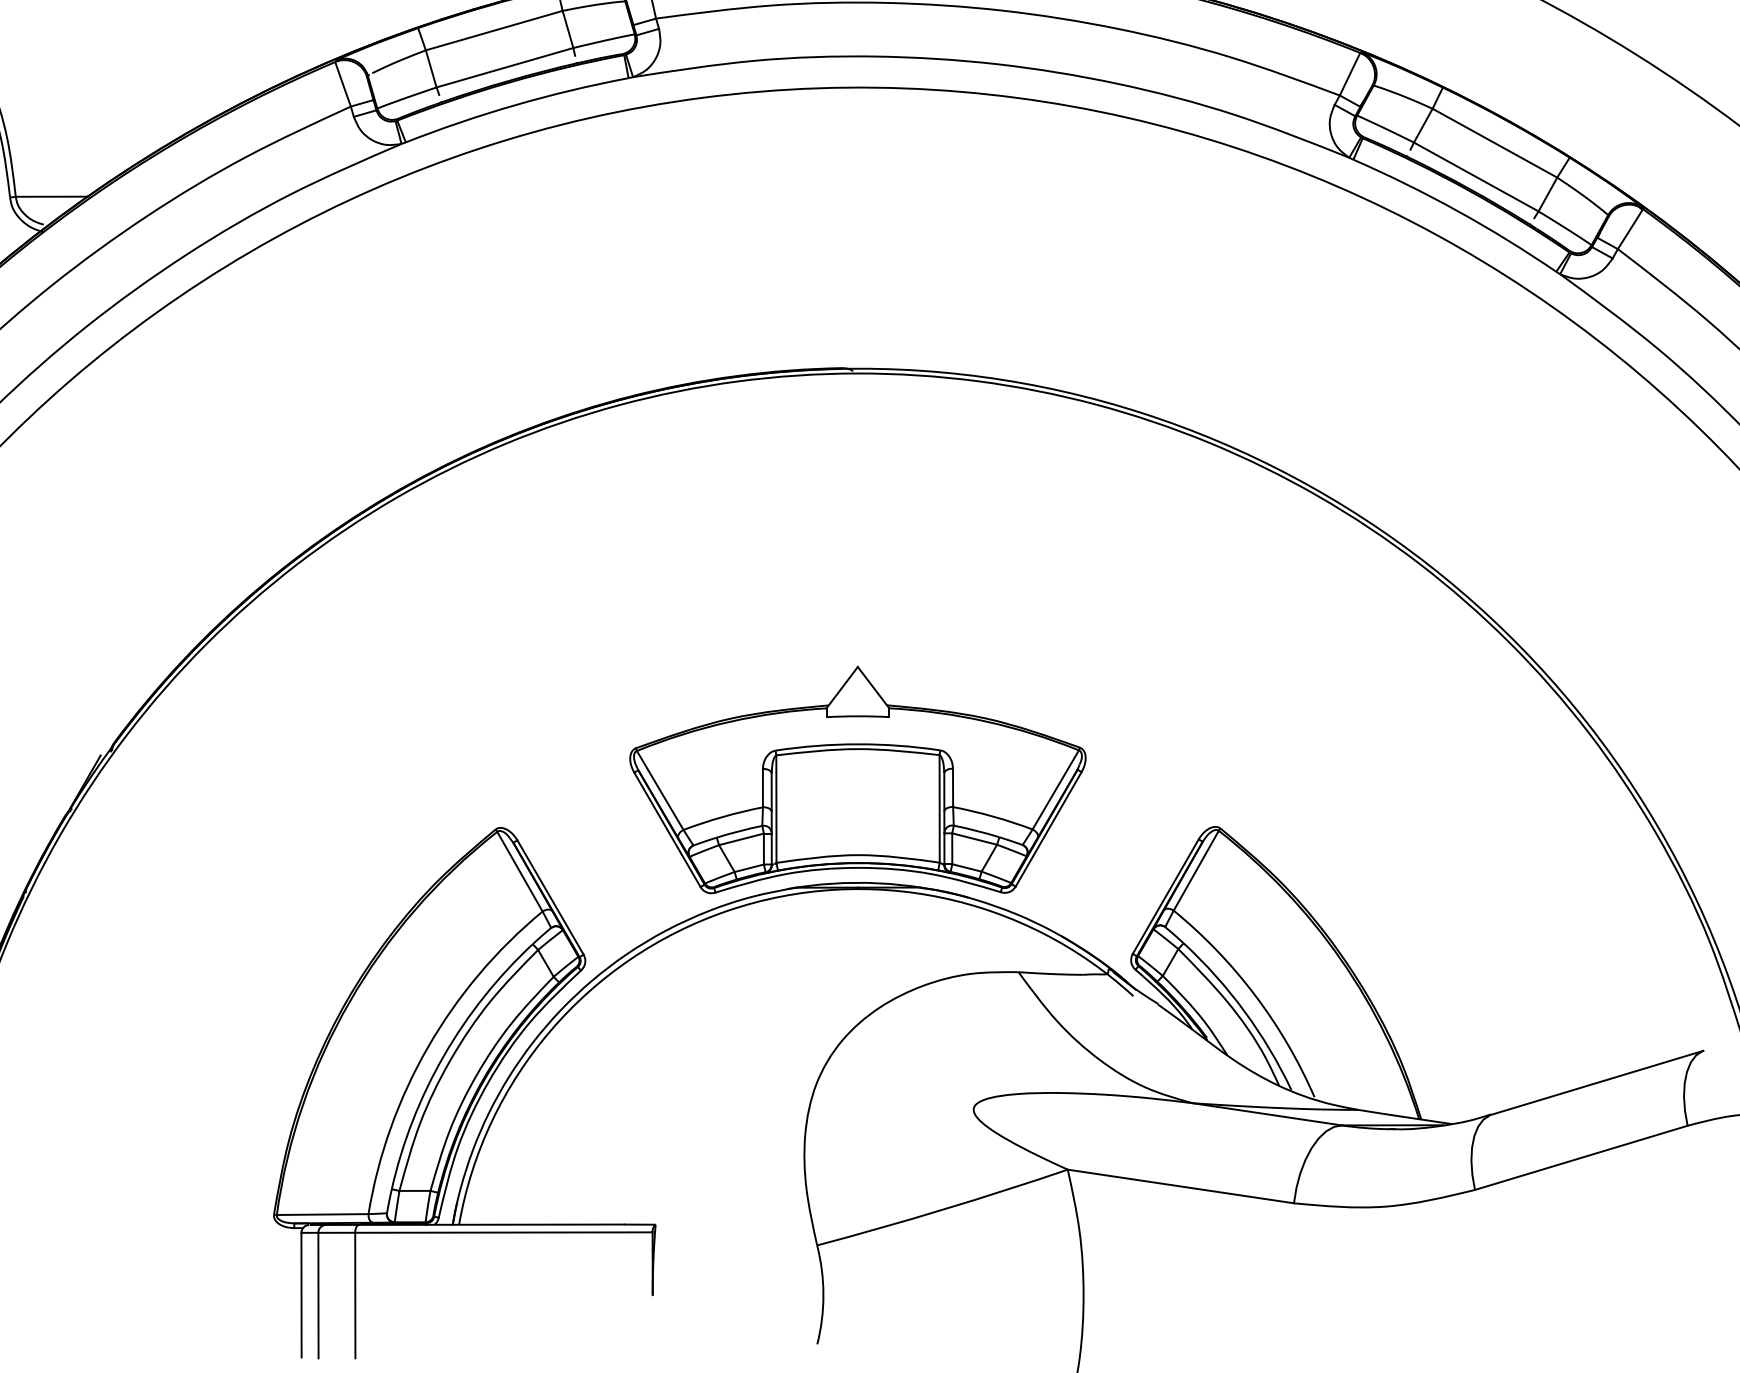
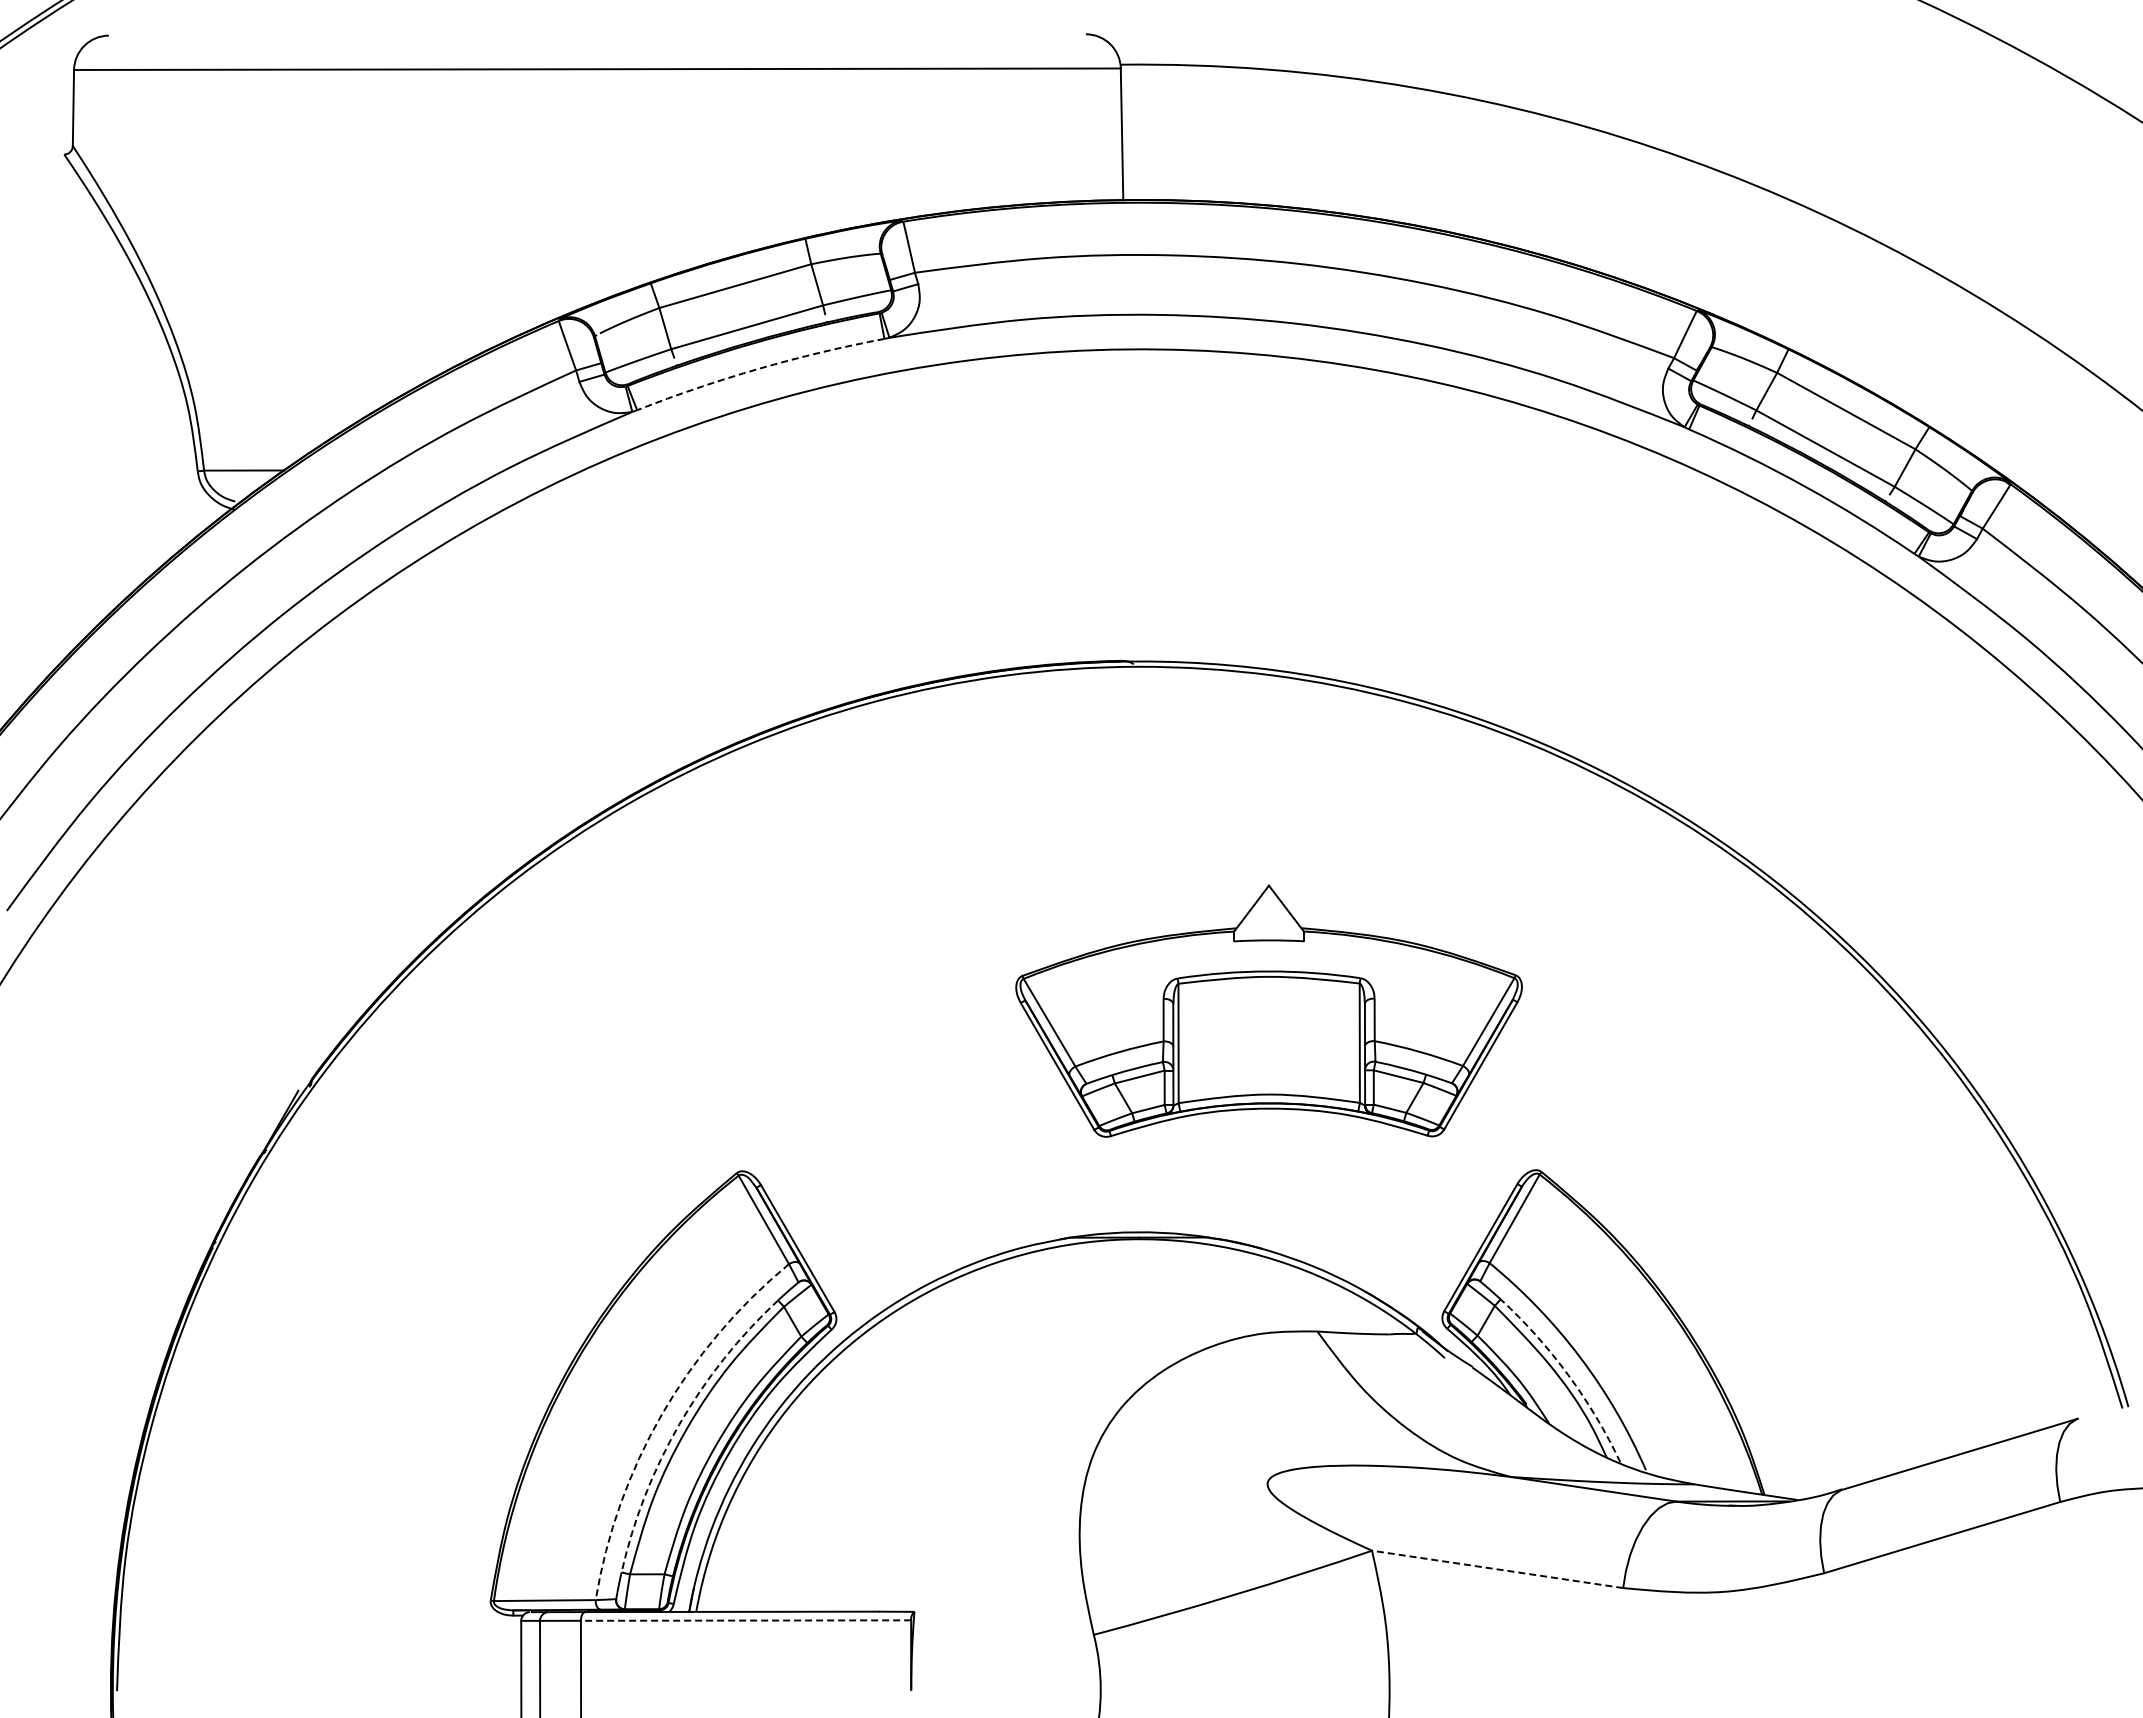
arc: (516, 104) -> (759, 368), solid -> dashed
part: (857, 779) -> (1268, 1010), moved
arc: (1244, 1011) -> (1568, 1375), solid -> dashed
arc: (427, 1046) -> (661, 1414), solid -> dashed
arc: (443, 1055) -> (679, 1424), solid -> dashed
line: (1180, 1186) -> (1497, 1569), solid -> dashed
line: (503, 1232) -> (745, 1620), solid -> dashed

